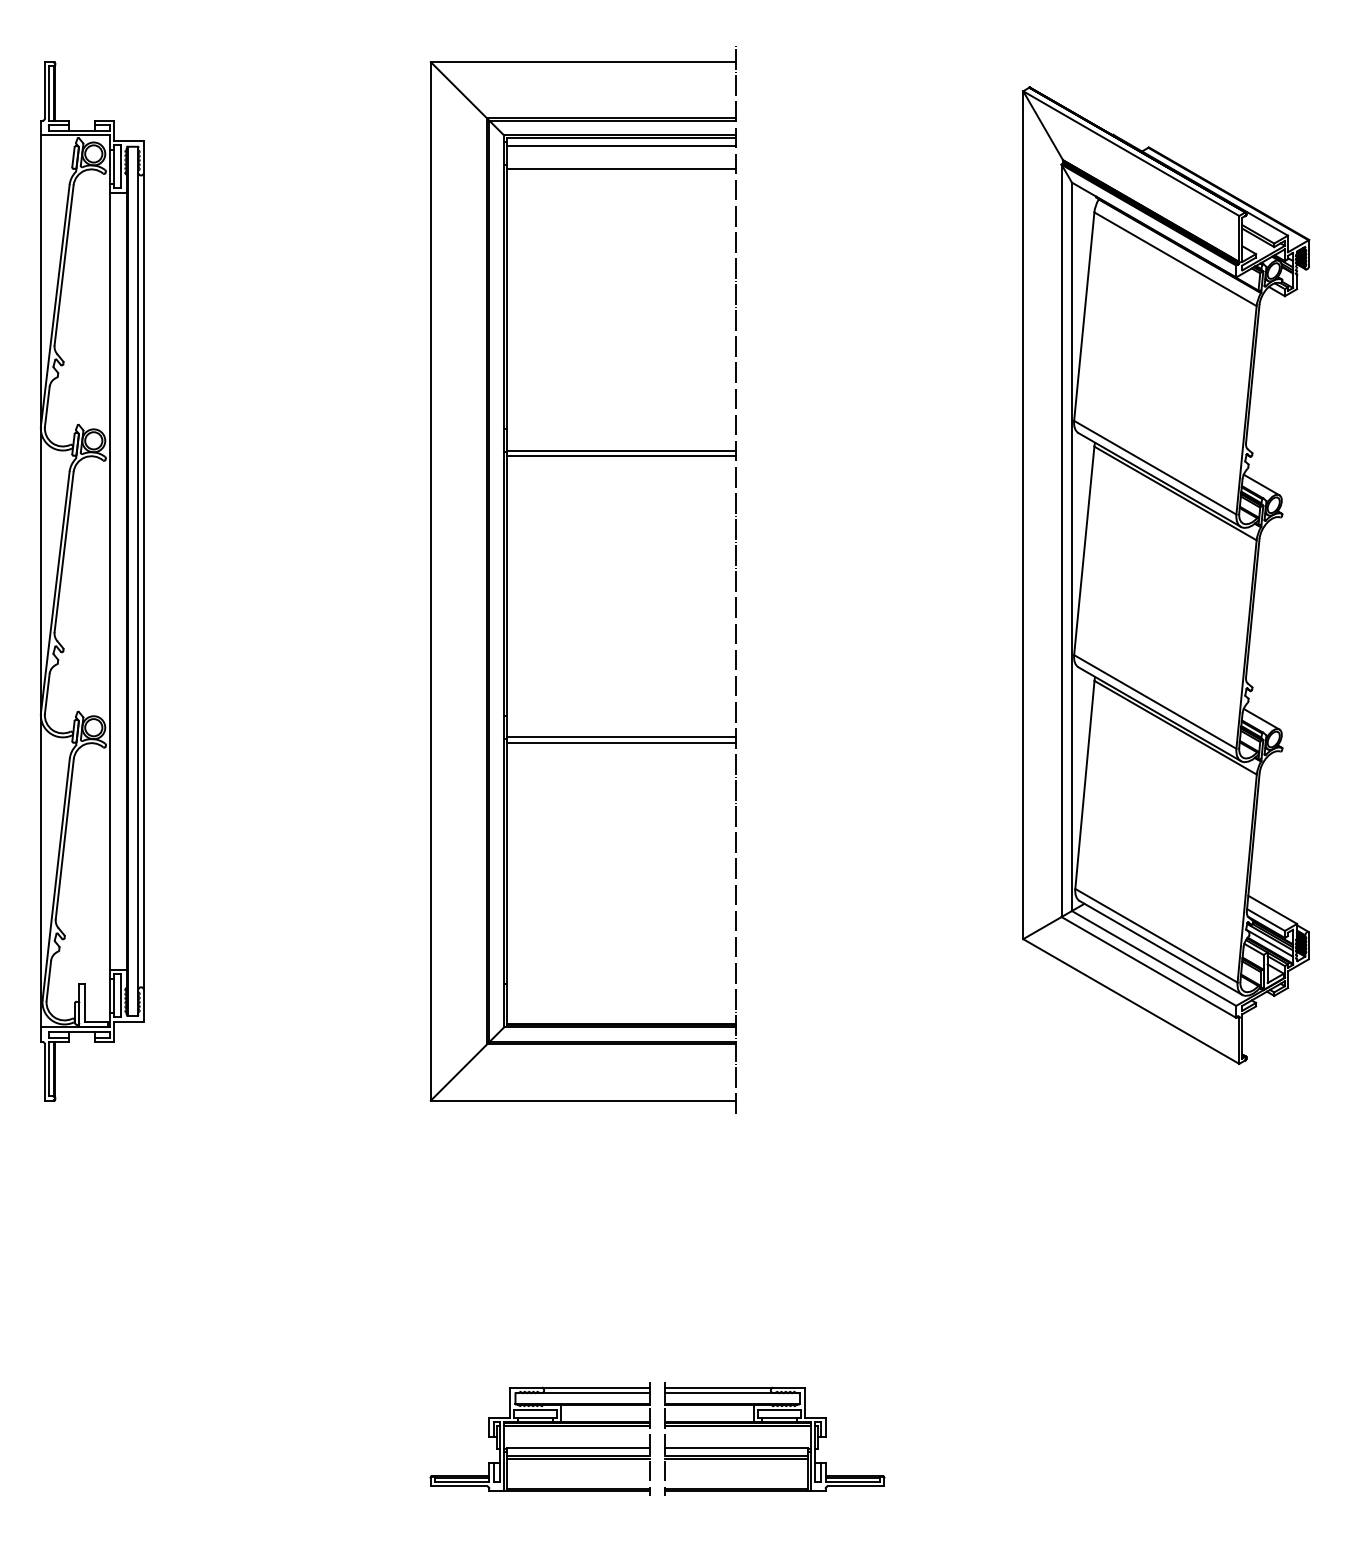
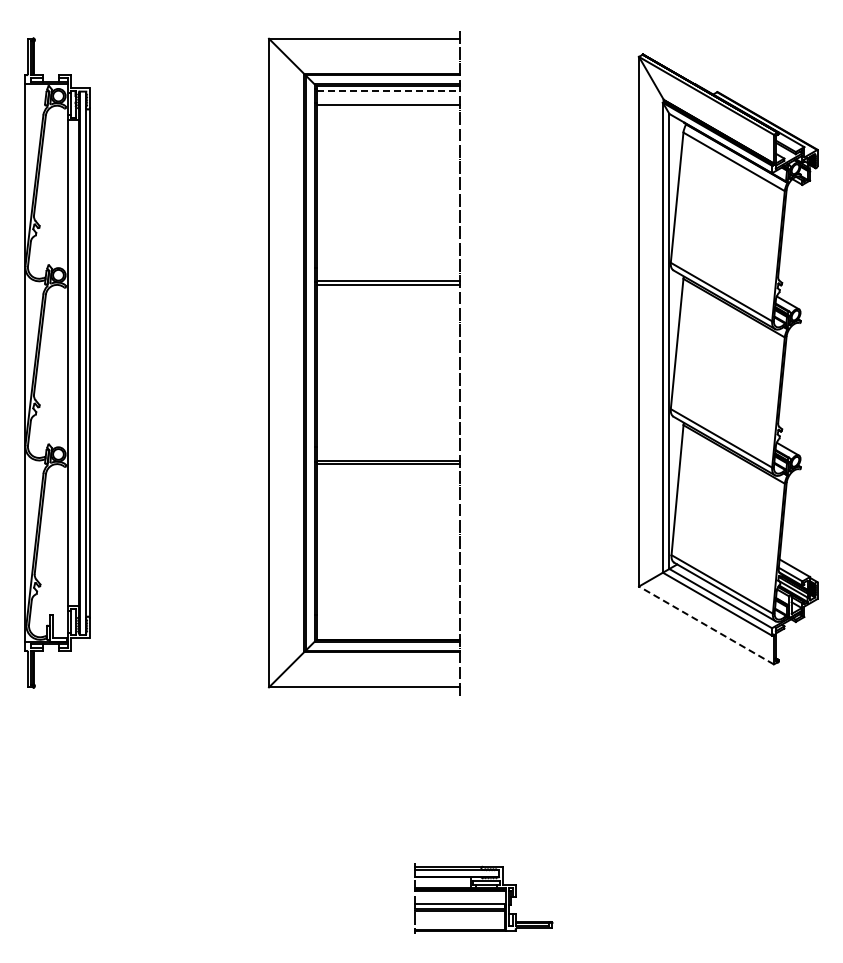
line: (622, 146) -> (388, 91), solid -> dashed
line: (1131, 1001) -> (706, 625), solid -> dashed
part: (540, 1438) -> (337, 898), removed

